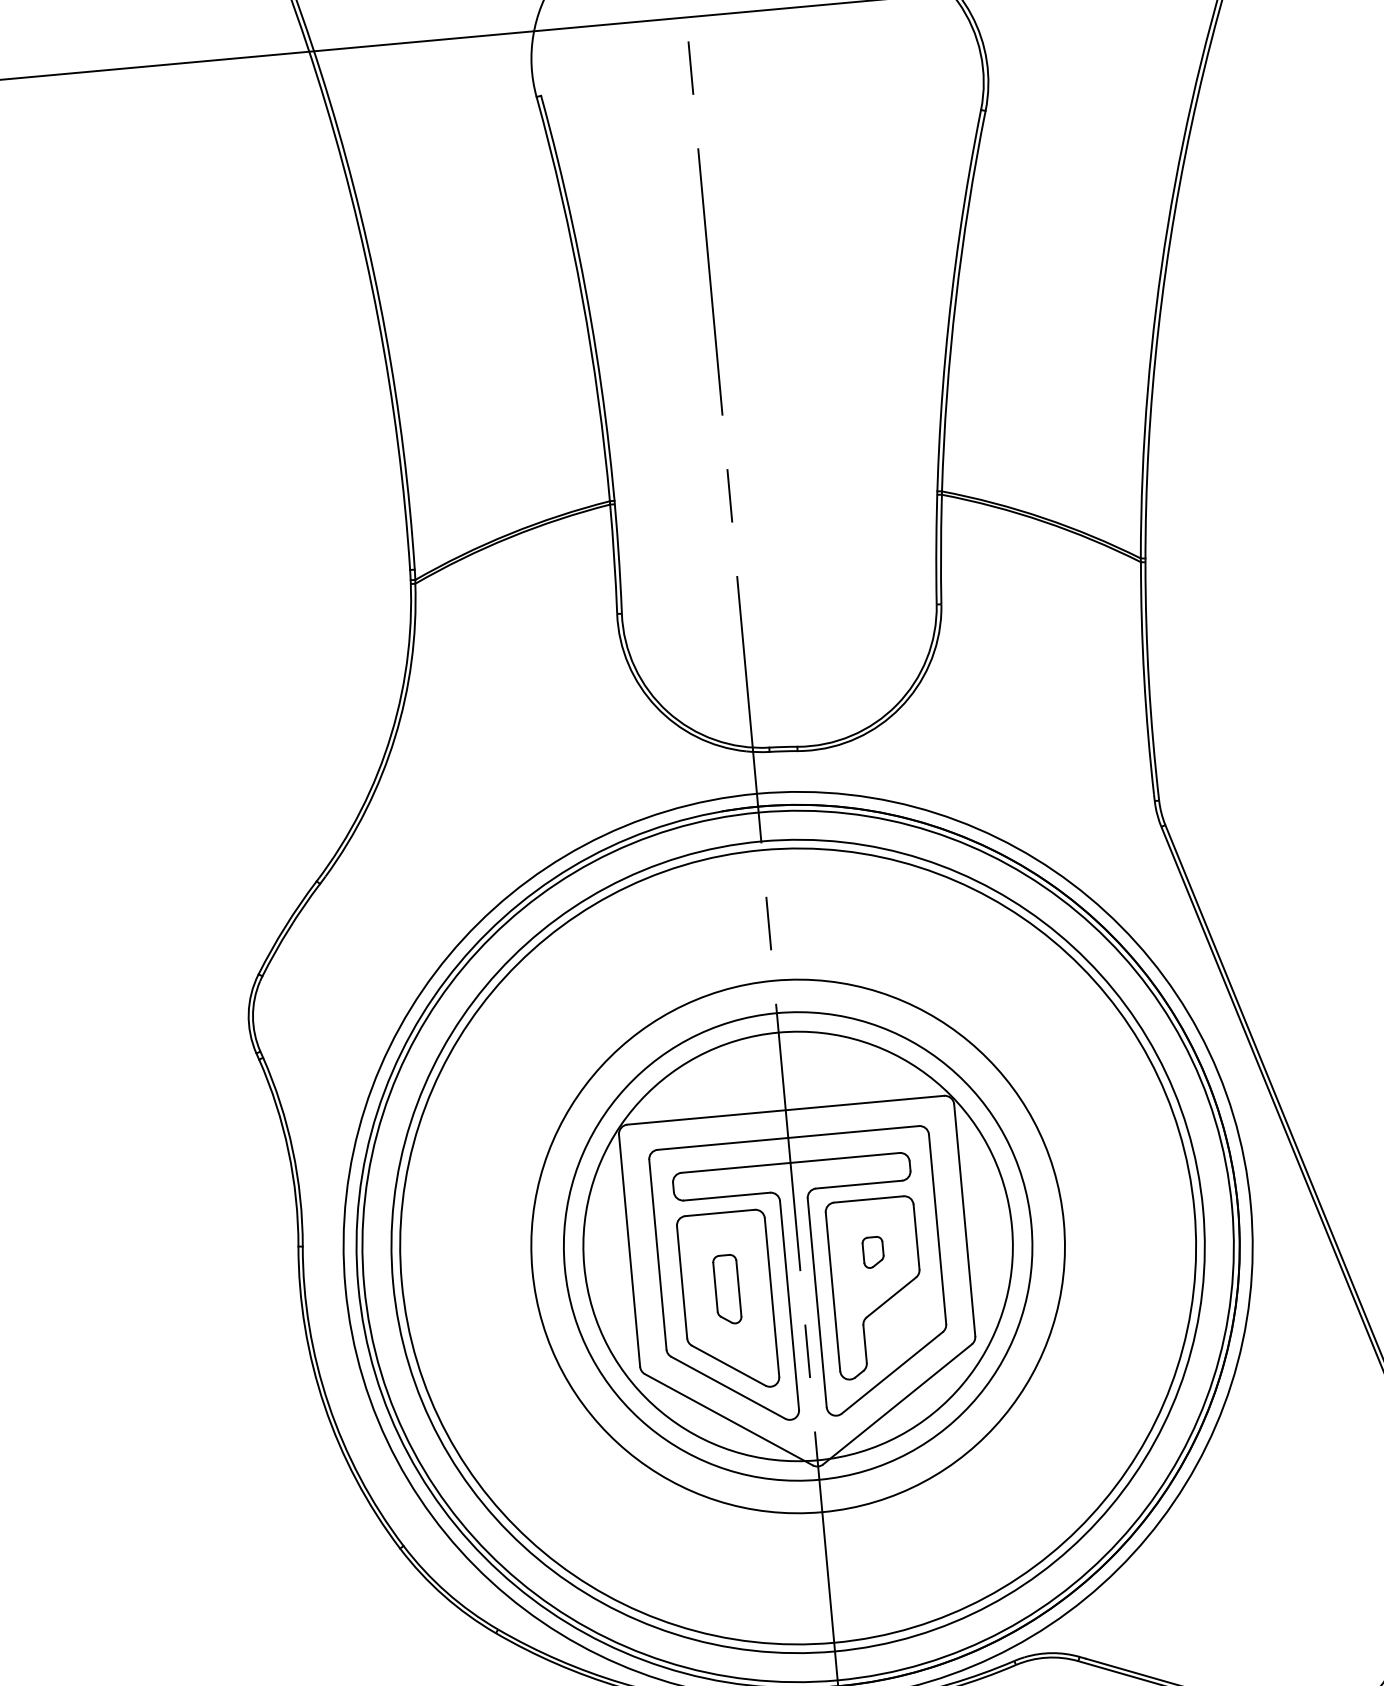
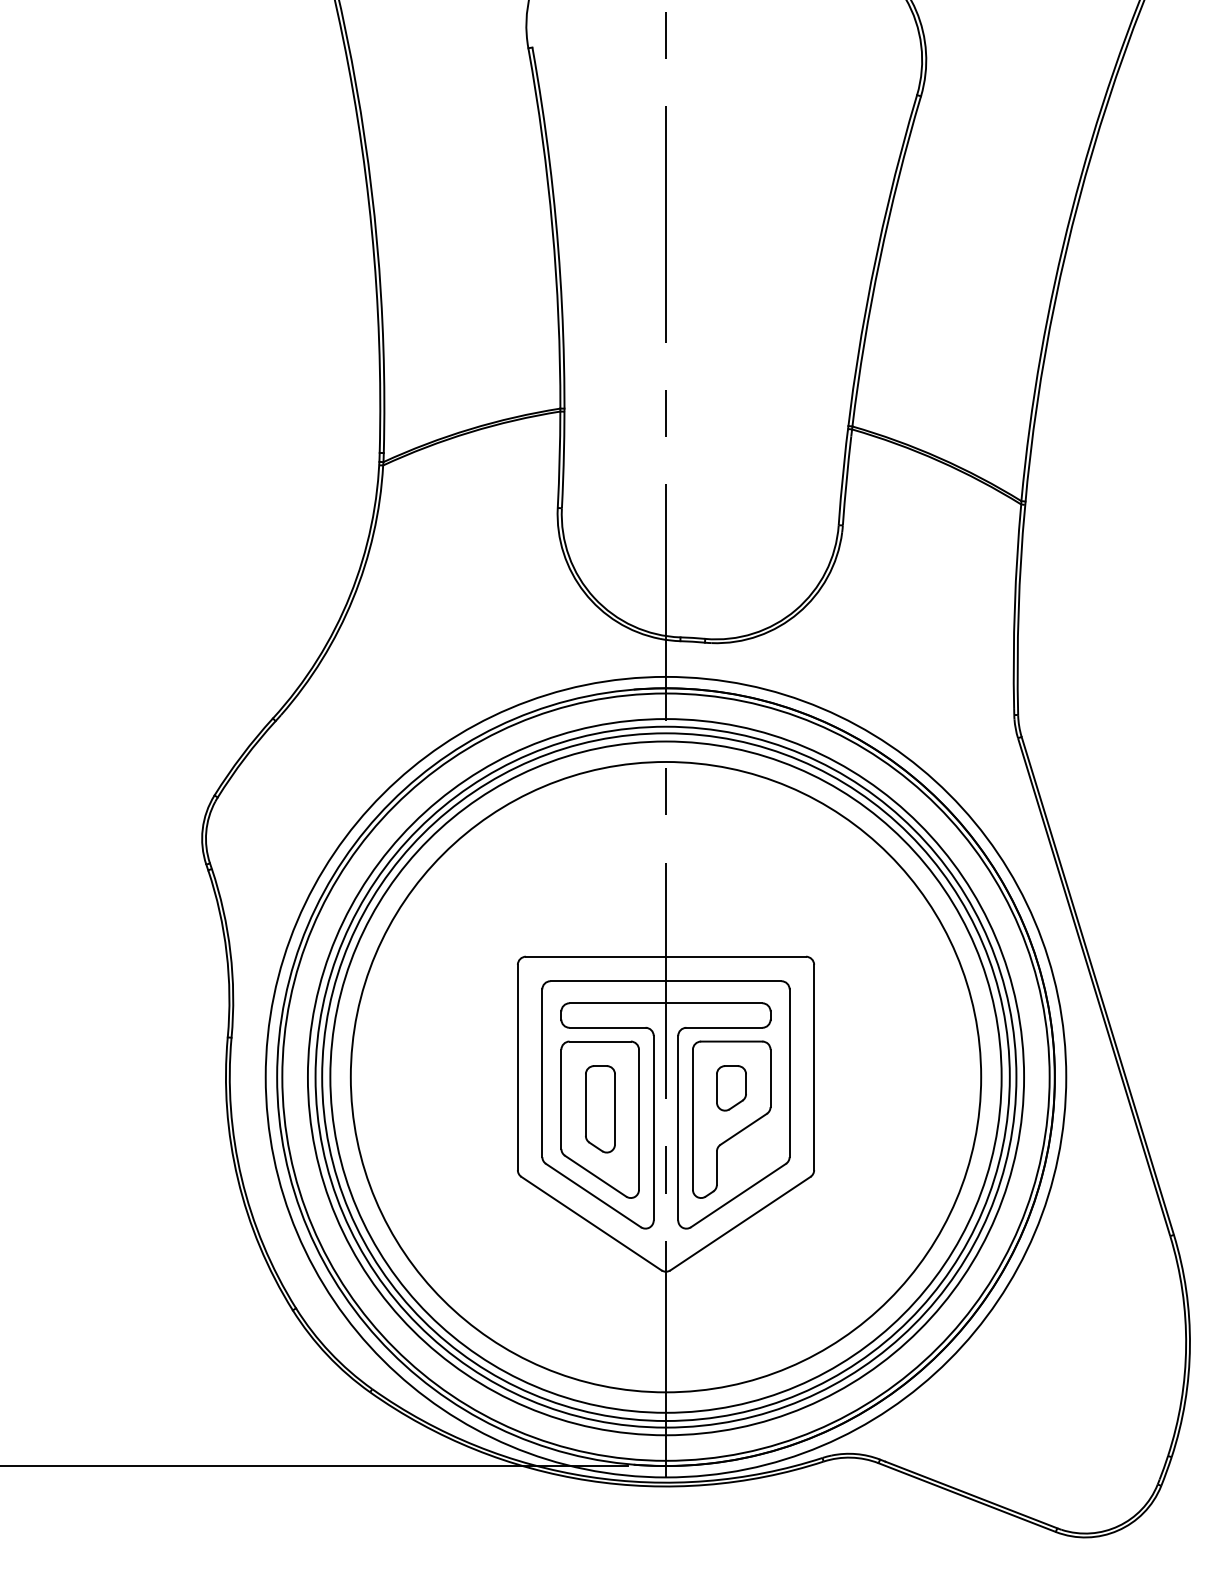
circle: (797, 1245) -> (665, 1076), size x1.43
circle: (797, 1245) -> (665, 1076), size x1.67
circle: (797, 1246) -> (665, 1077), size x1.67
part: (873, 1252) -> (731, 1088), size x1.67
part: (727, 1289) -> (600, 1109), size x1.43

